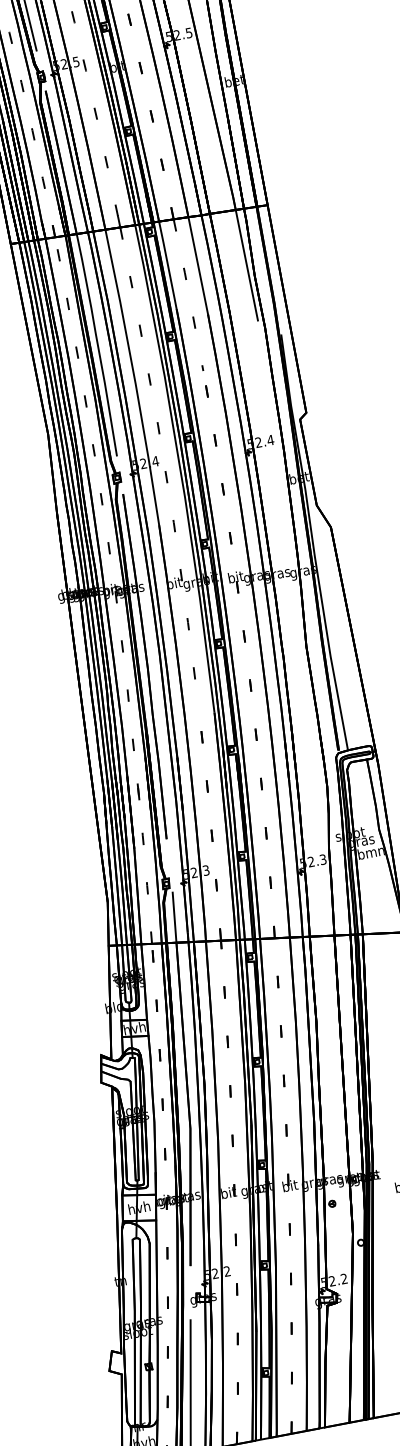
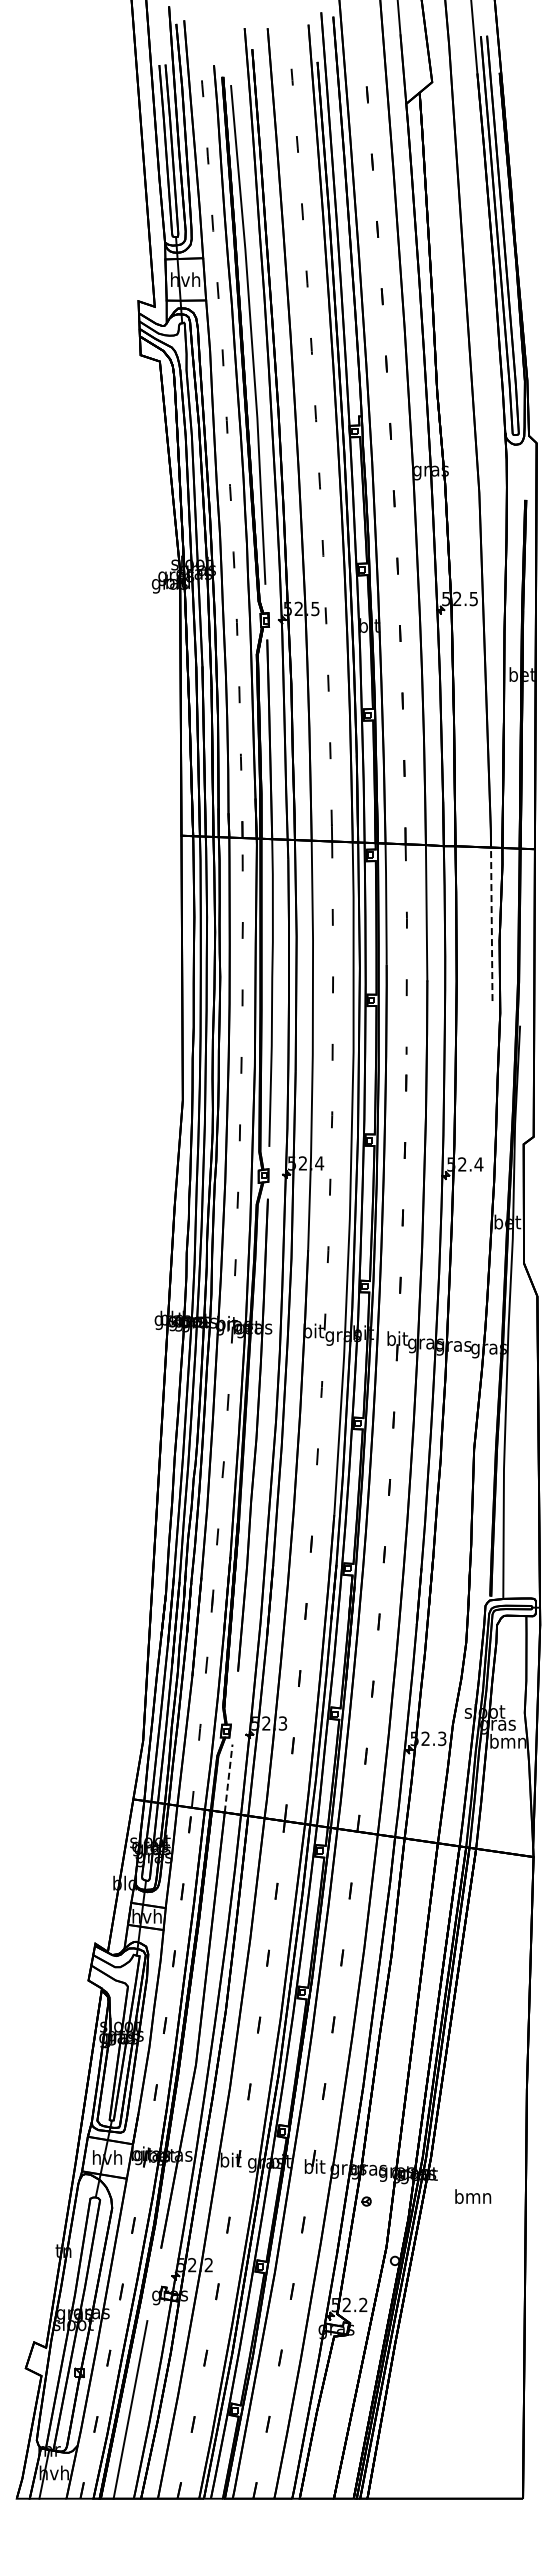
line: (246, 265) -> (491, 924), solid -> dashed
line: (174, 917) -> (228, 1778), solid -> dashed

